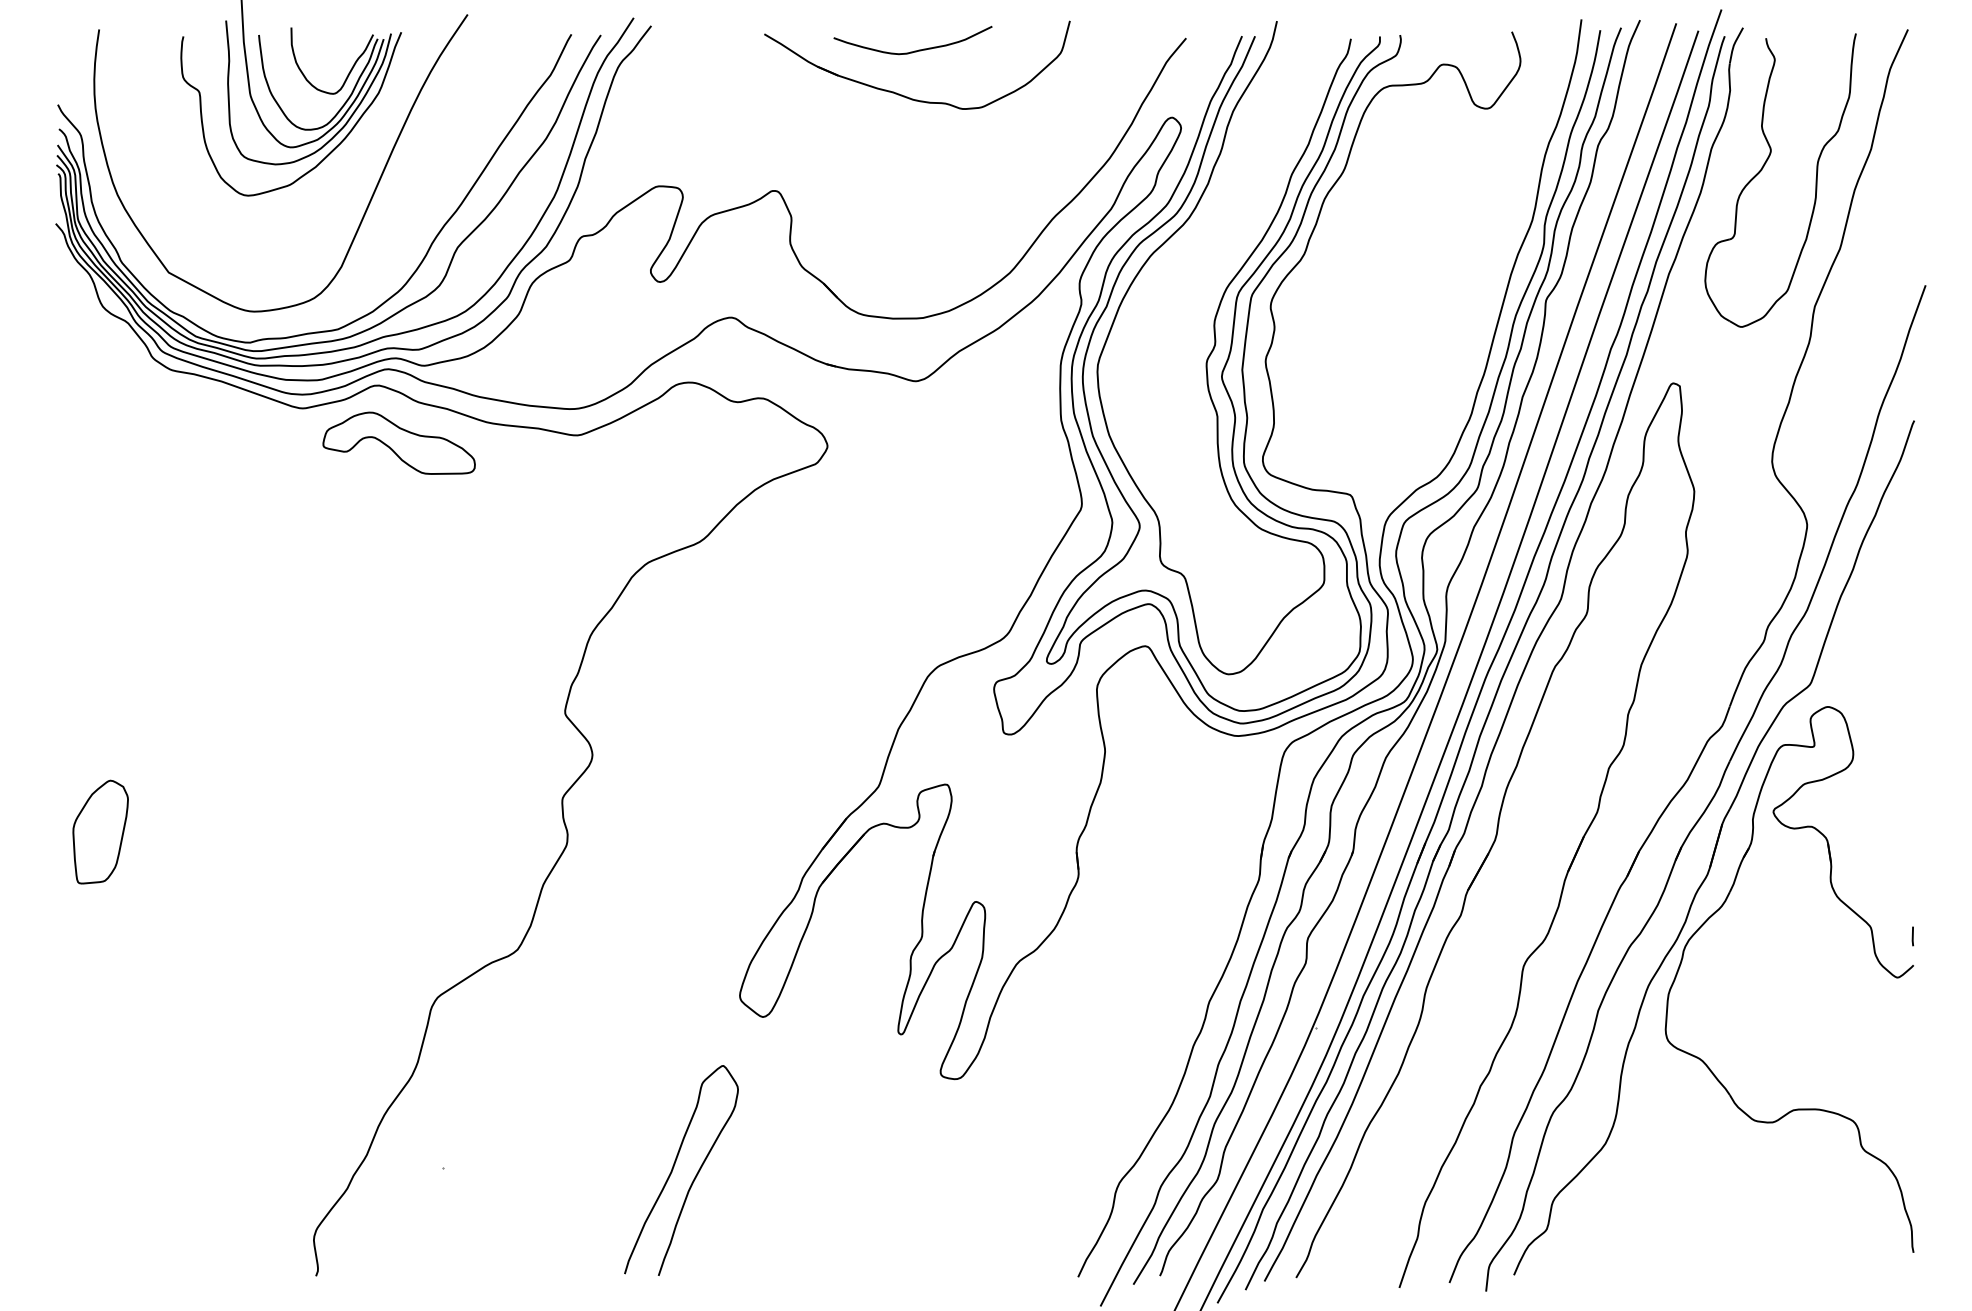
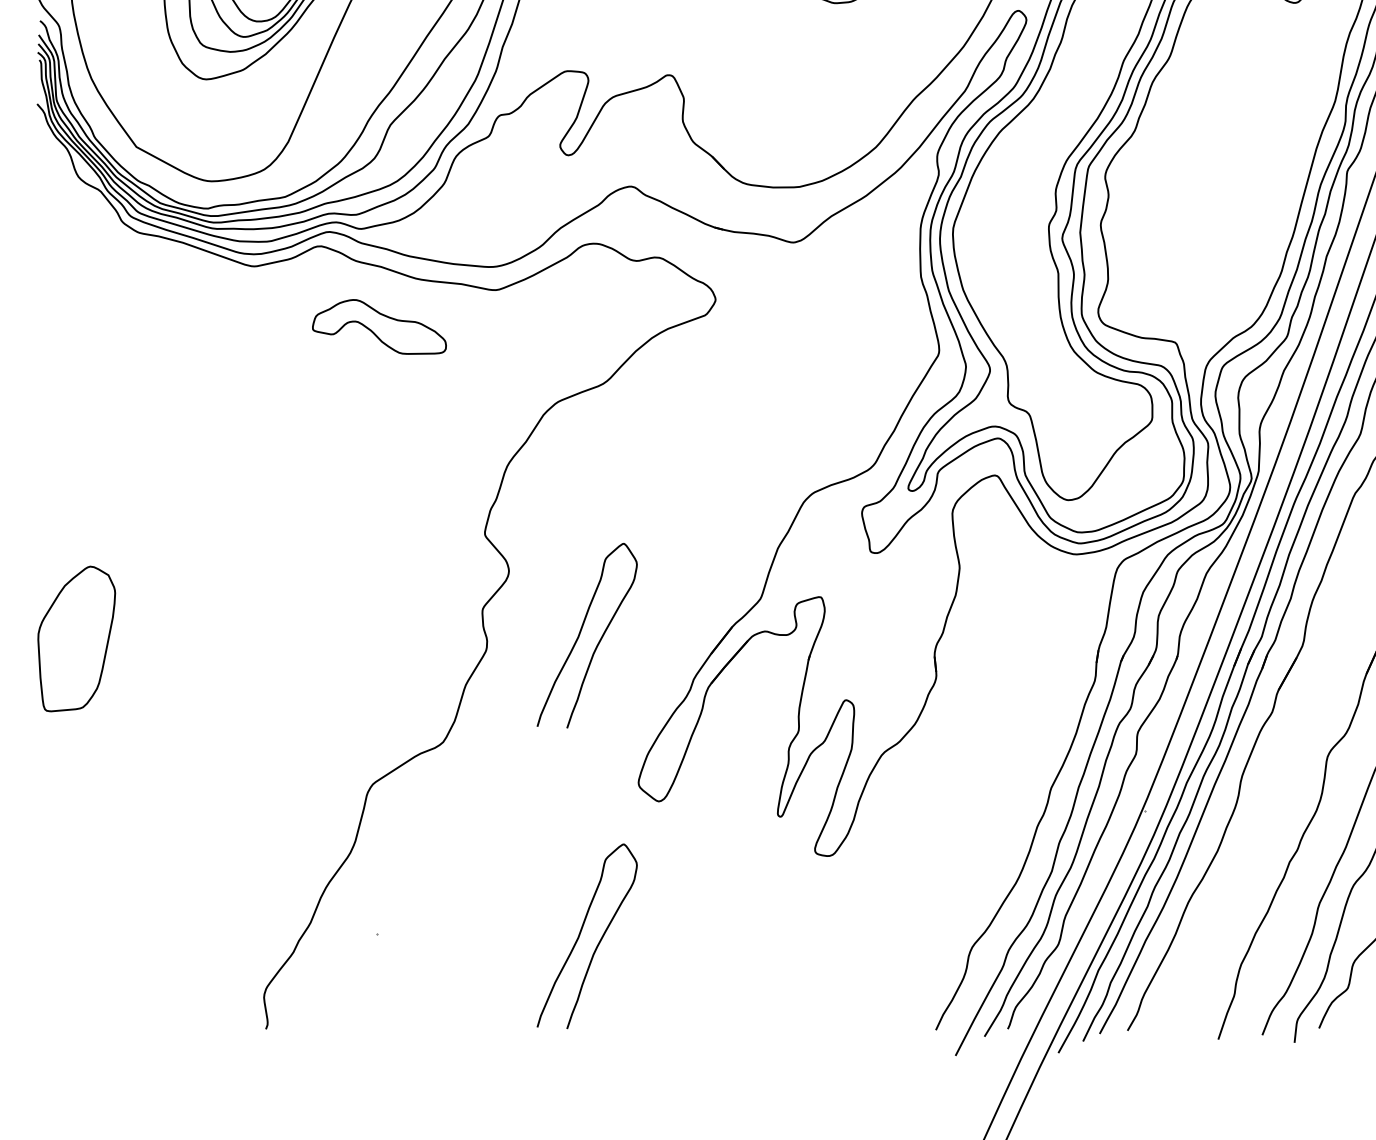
part: (398, 442) -> (378, 326), moved
curve: (674, 825) -> (581, 633), added
part: (100, 831) -> (76, 638), size x1.6

